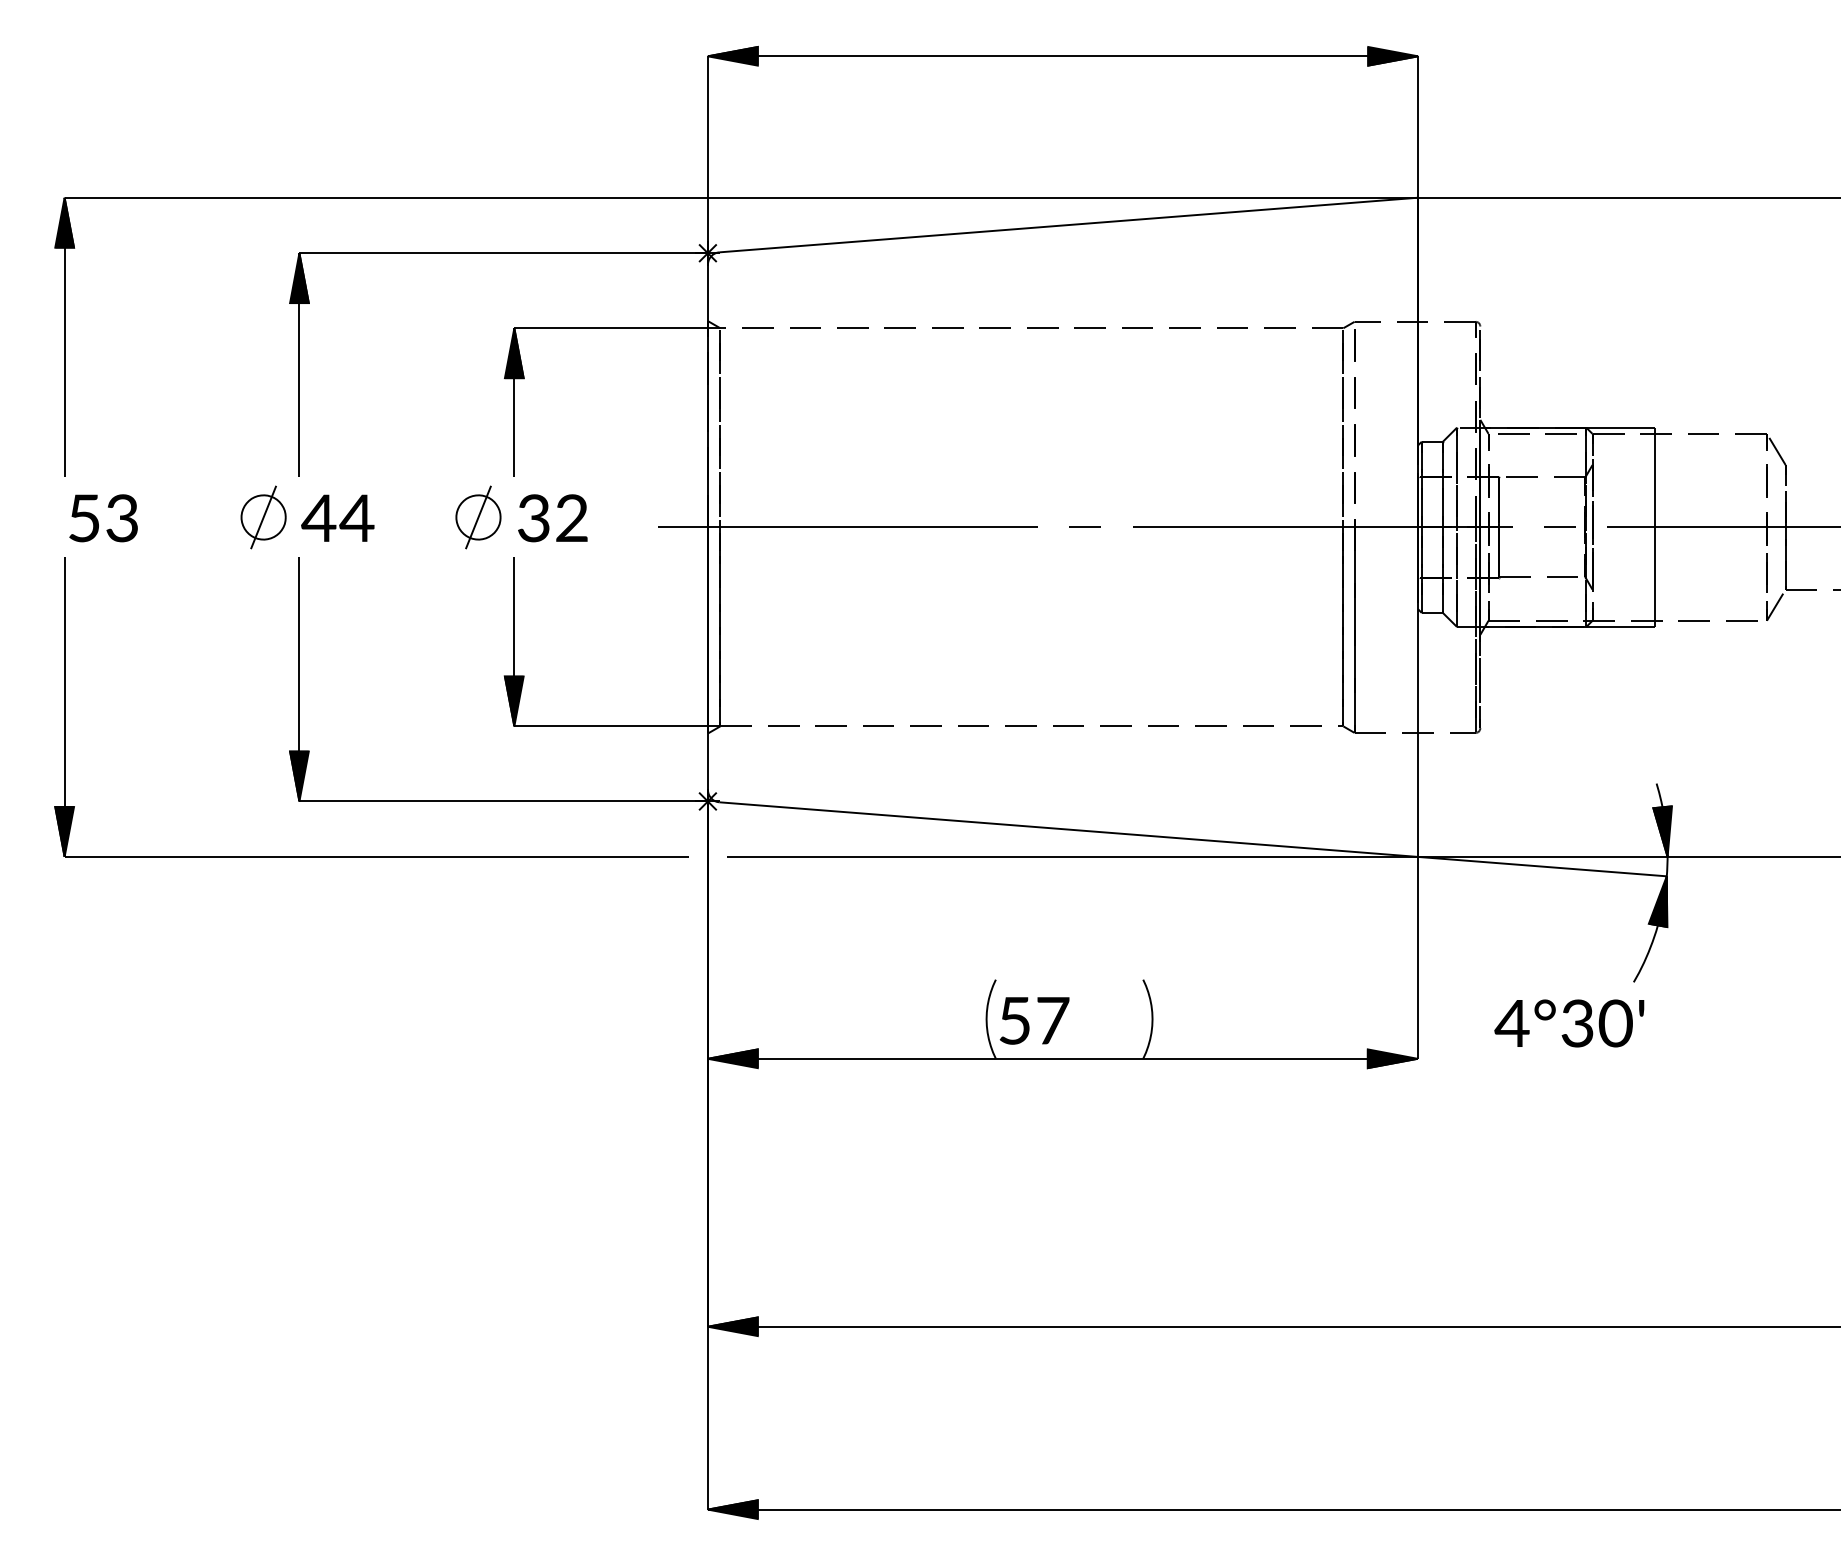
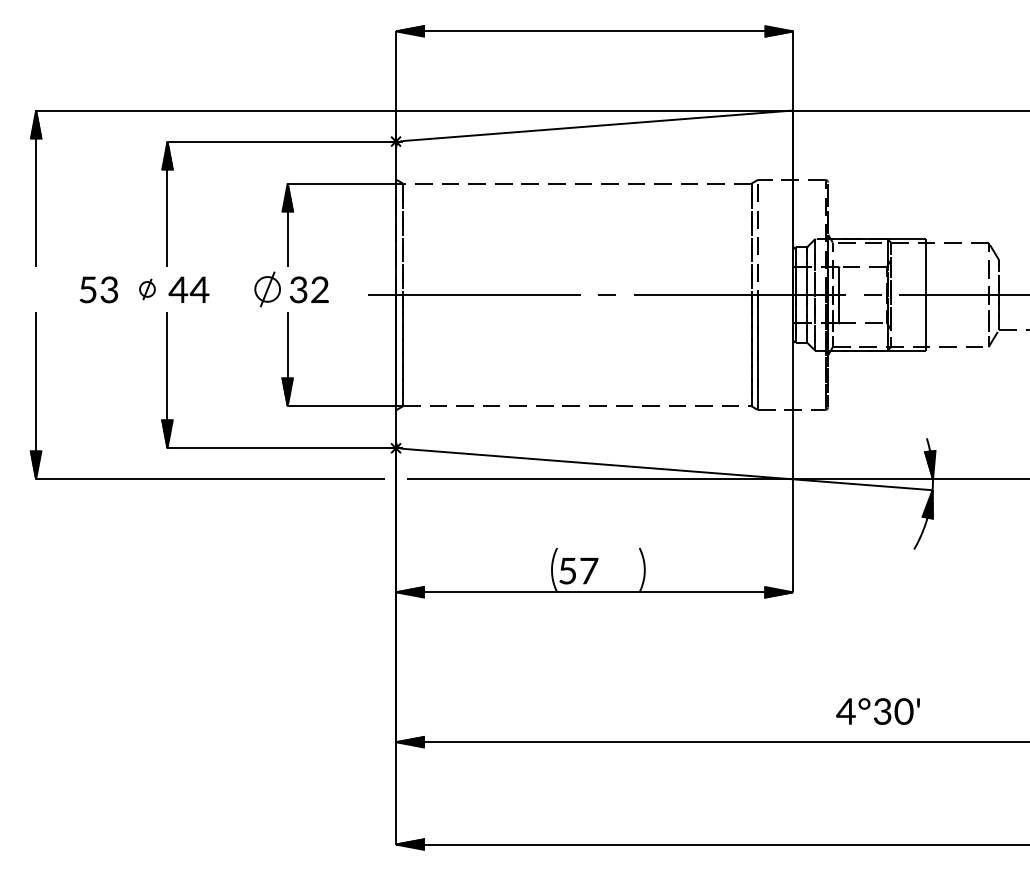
text: (102, 517) -> (98, 289), moved
part: (263, 517) -> (147, 289), size x0.6
text: (1568, 1023) -> (877, 711), moved

